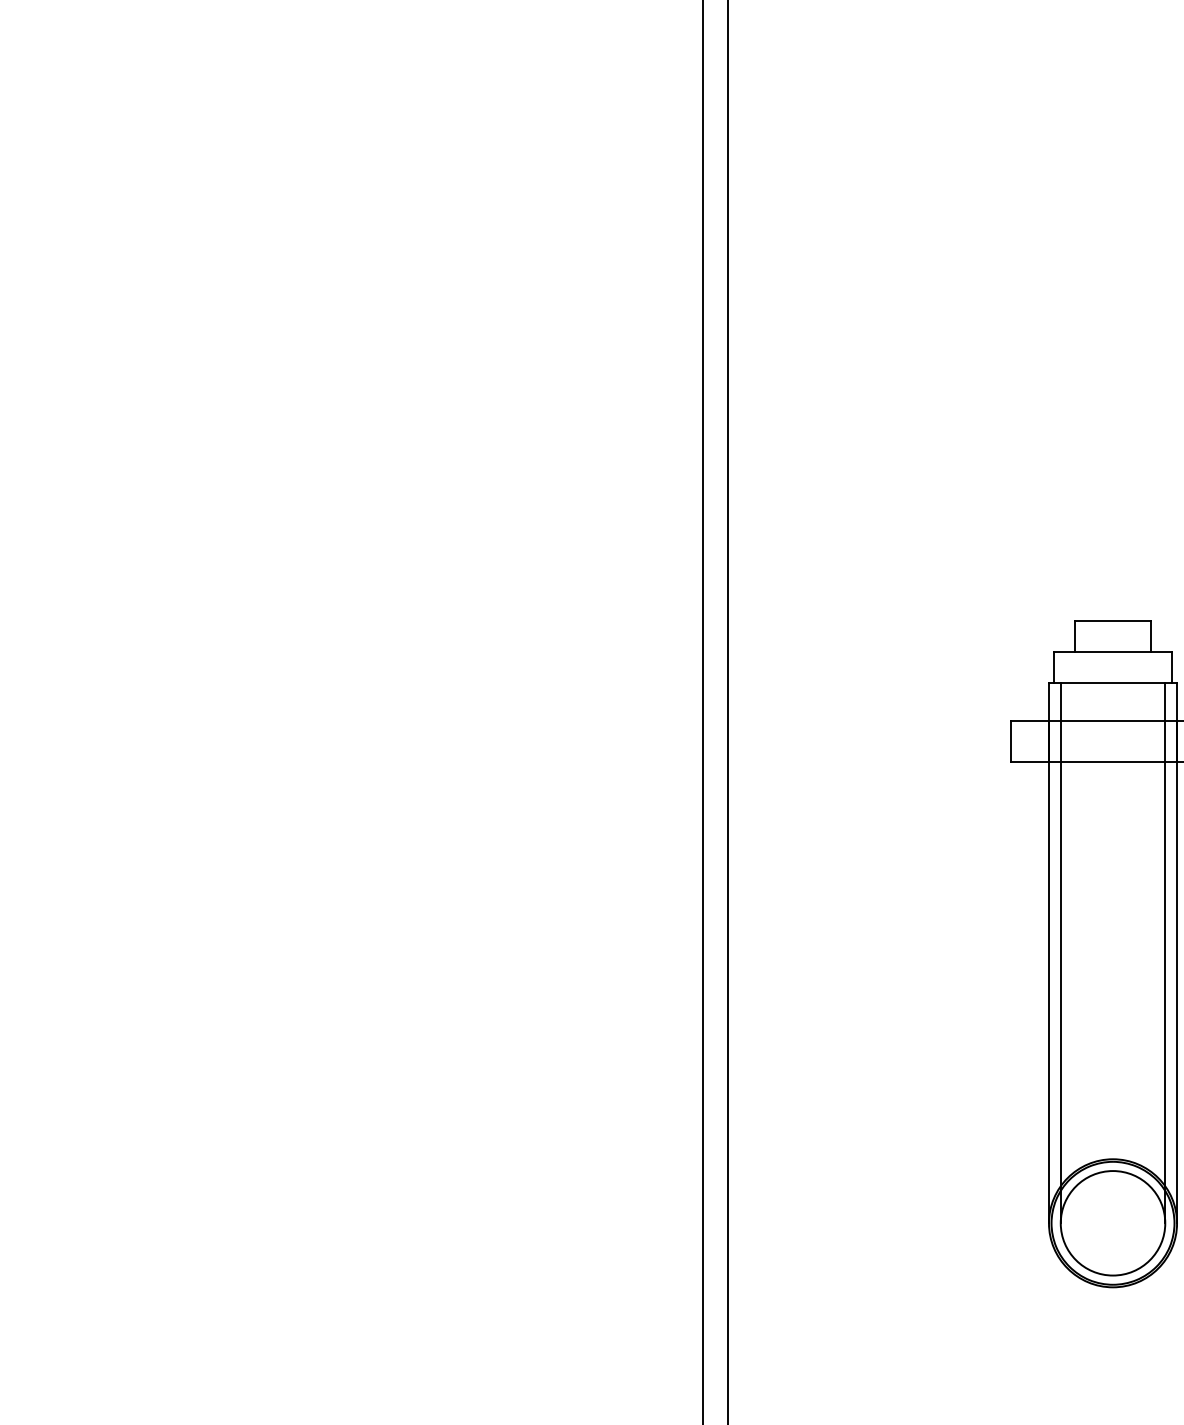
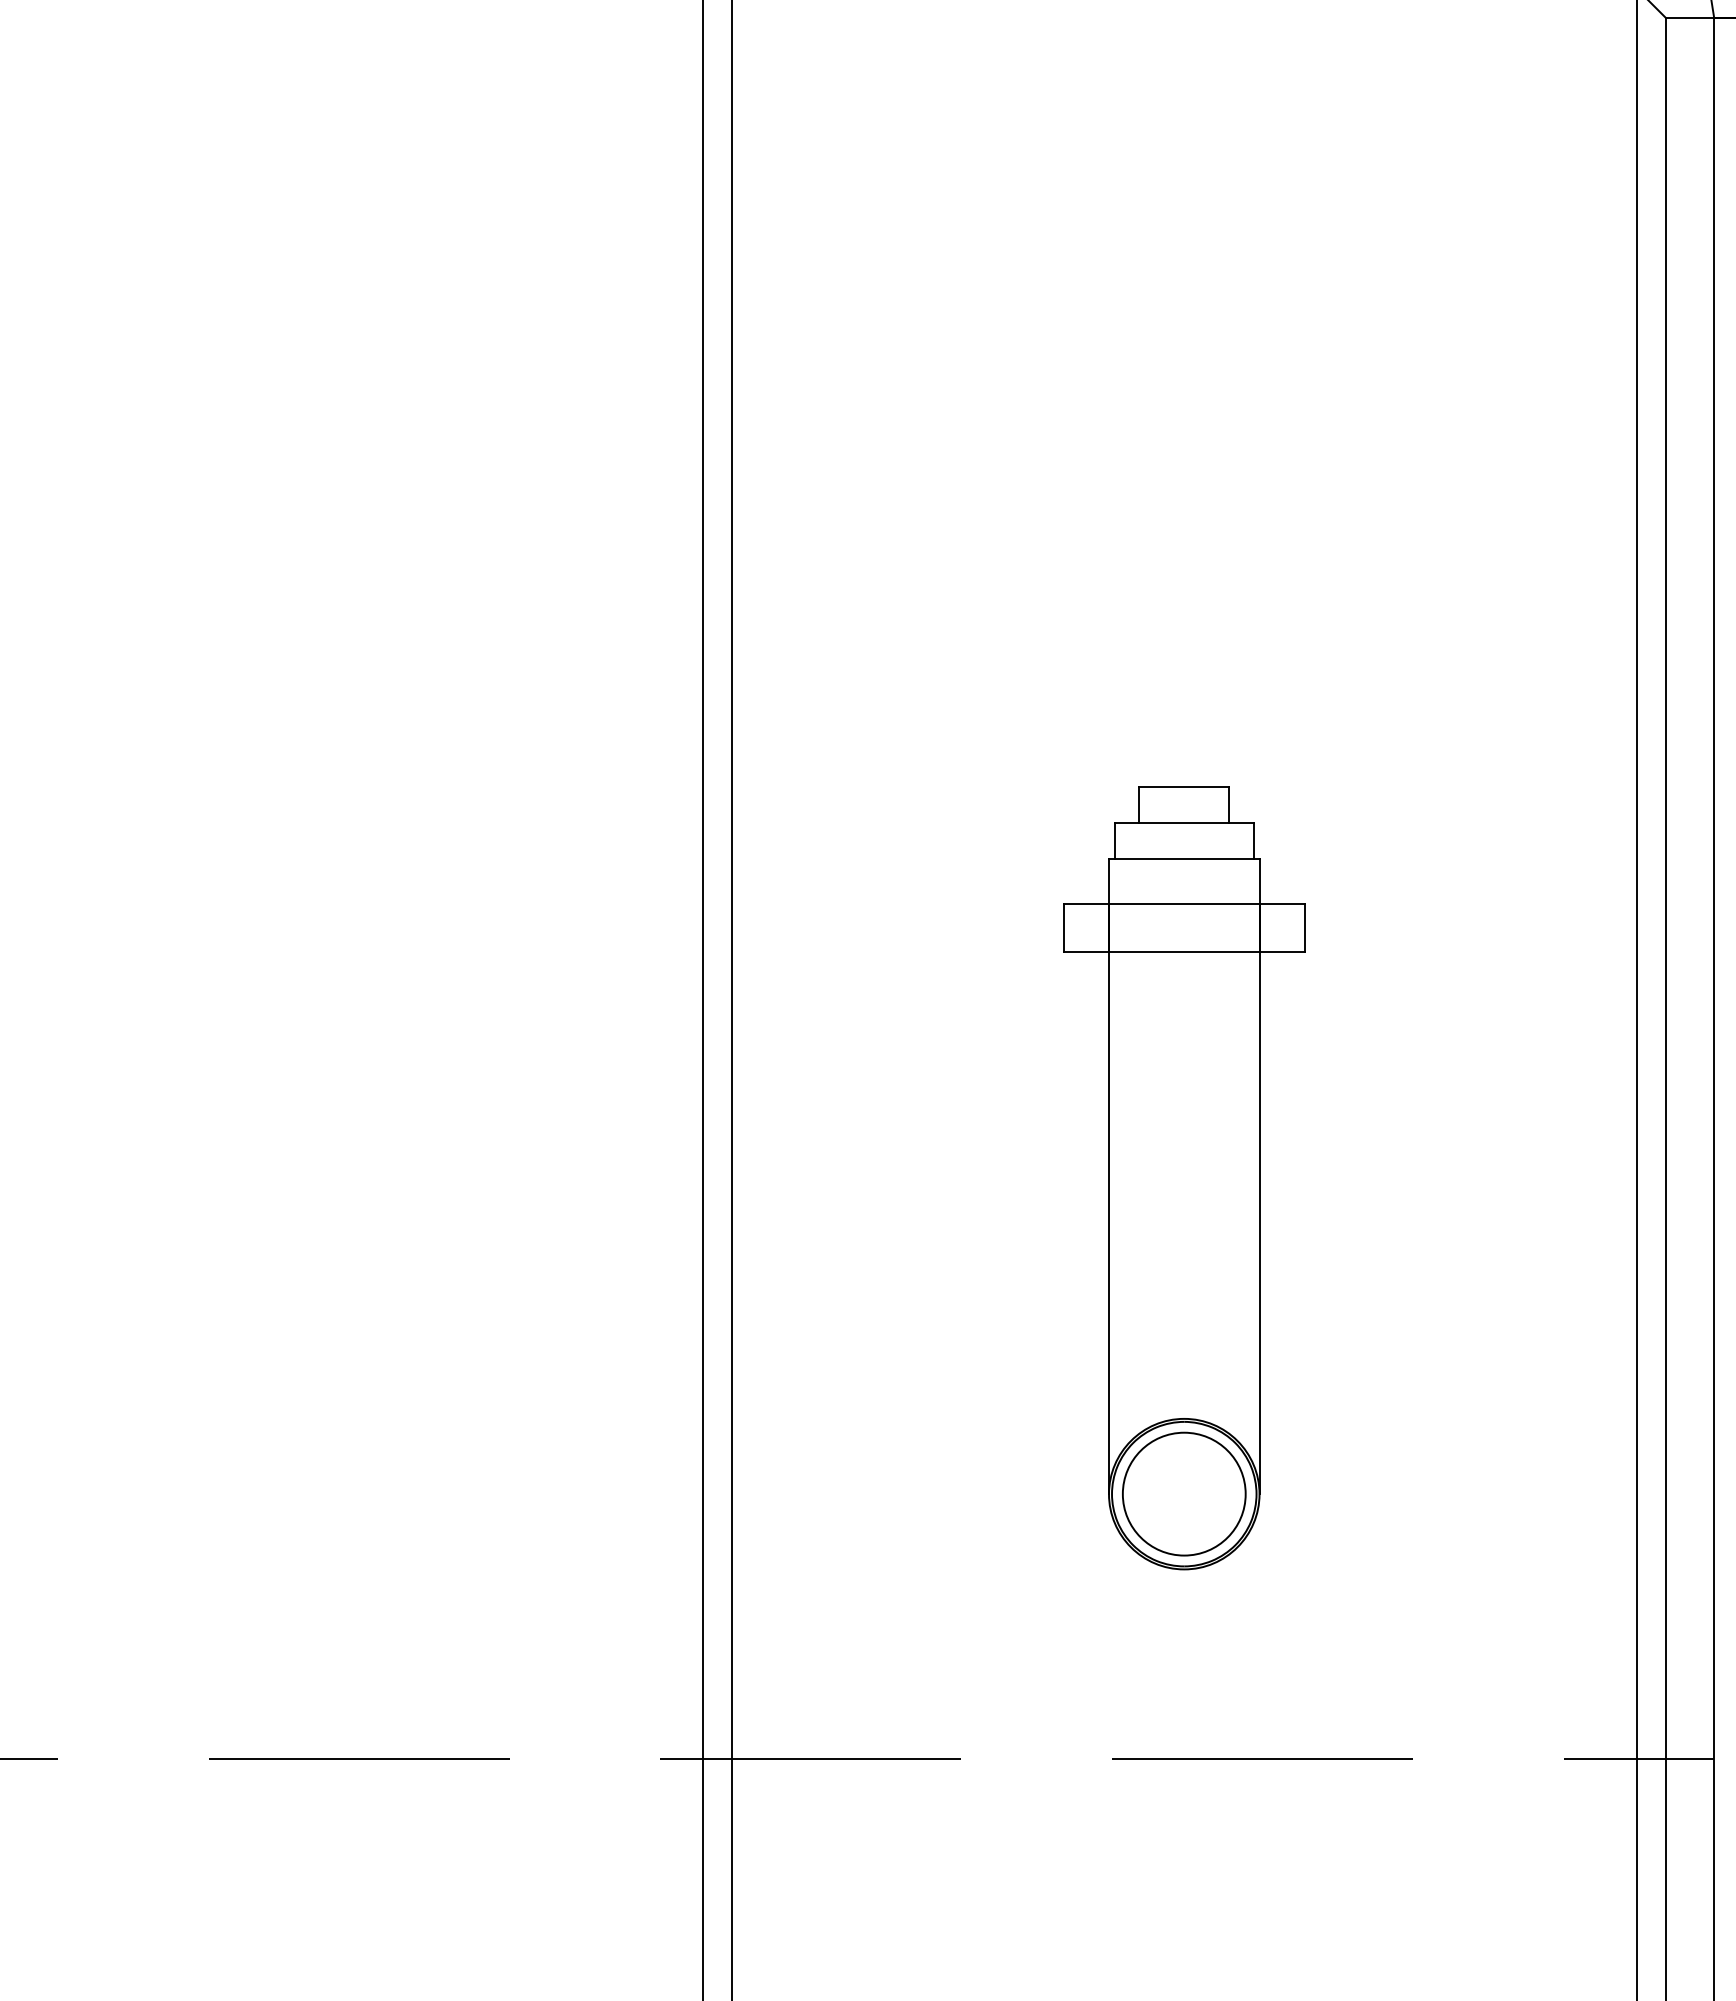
line: (1060, 953) -> (1122, 1176), removed
line: (1165, 953) -> (1245, 1176), removed

